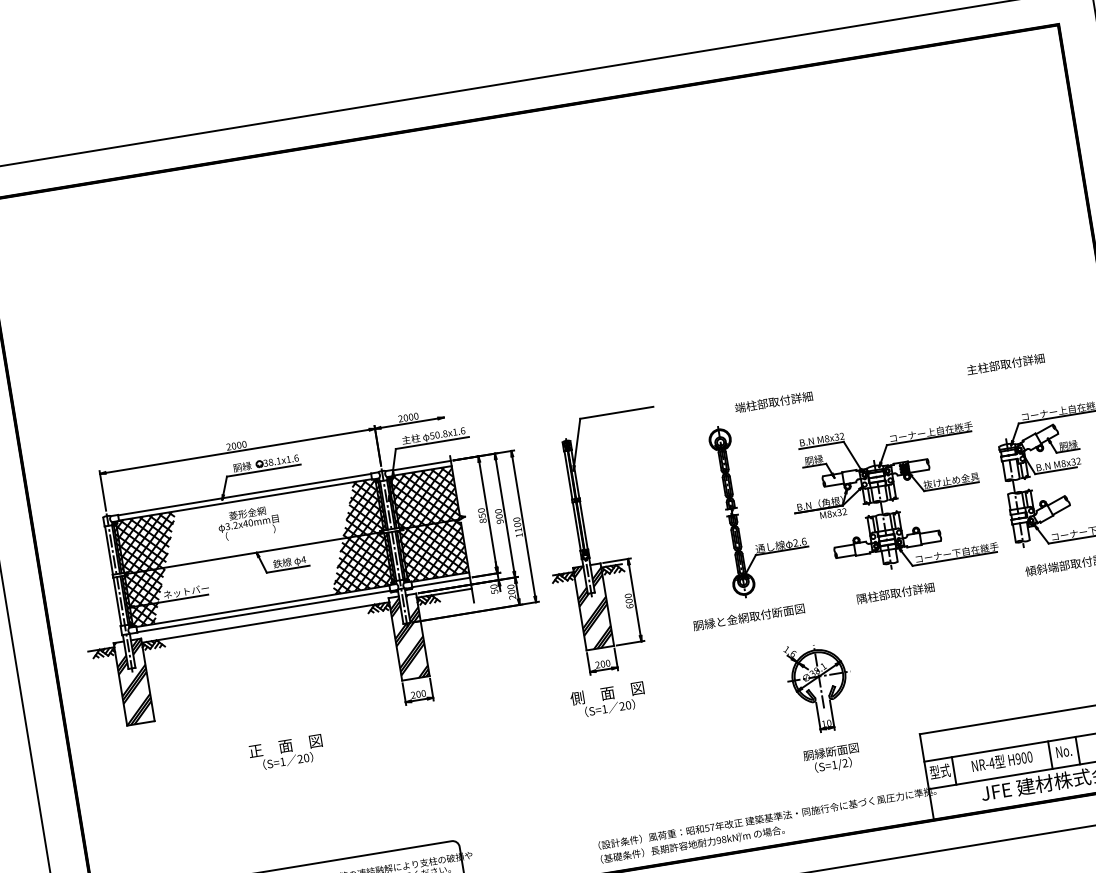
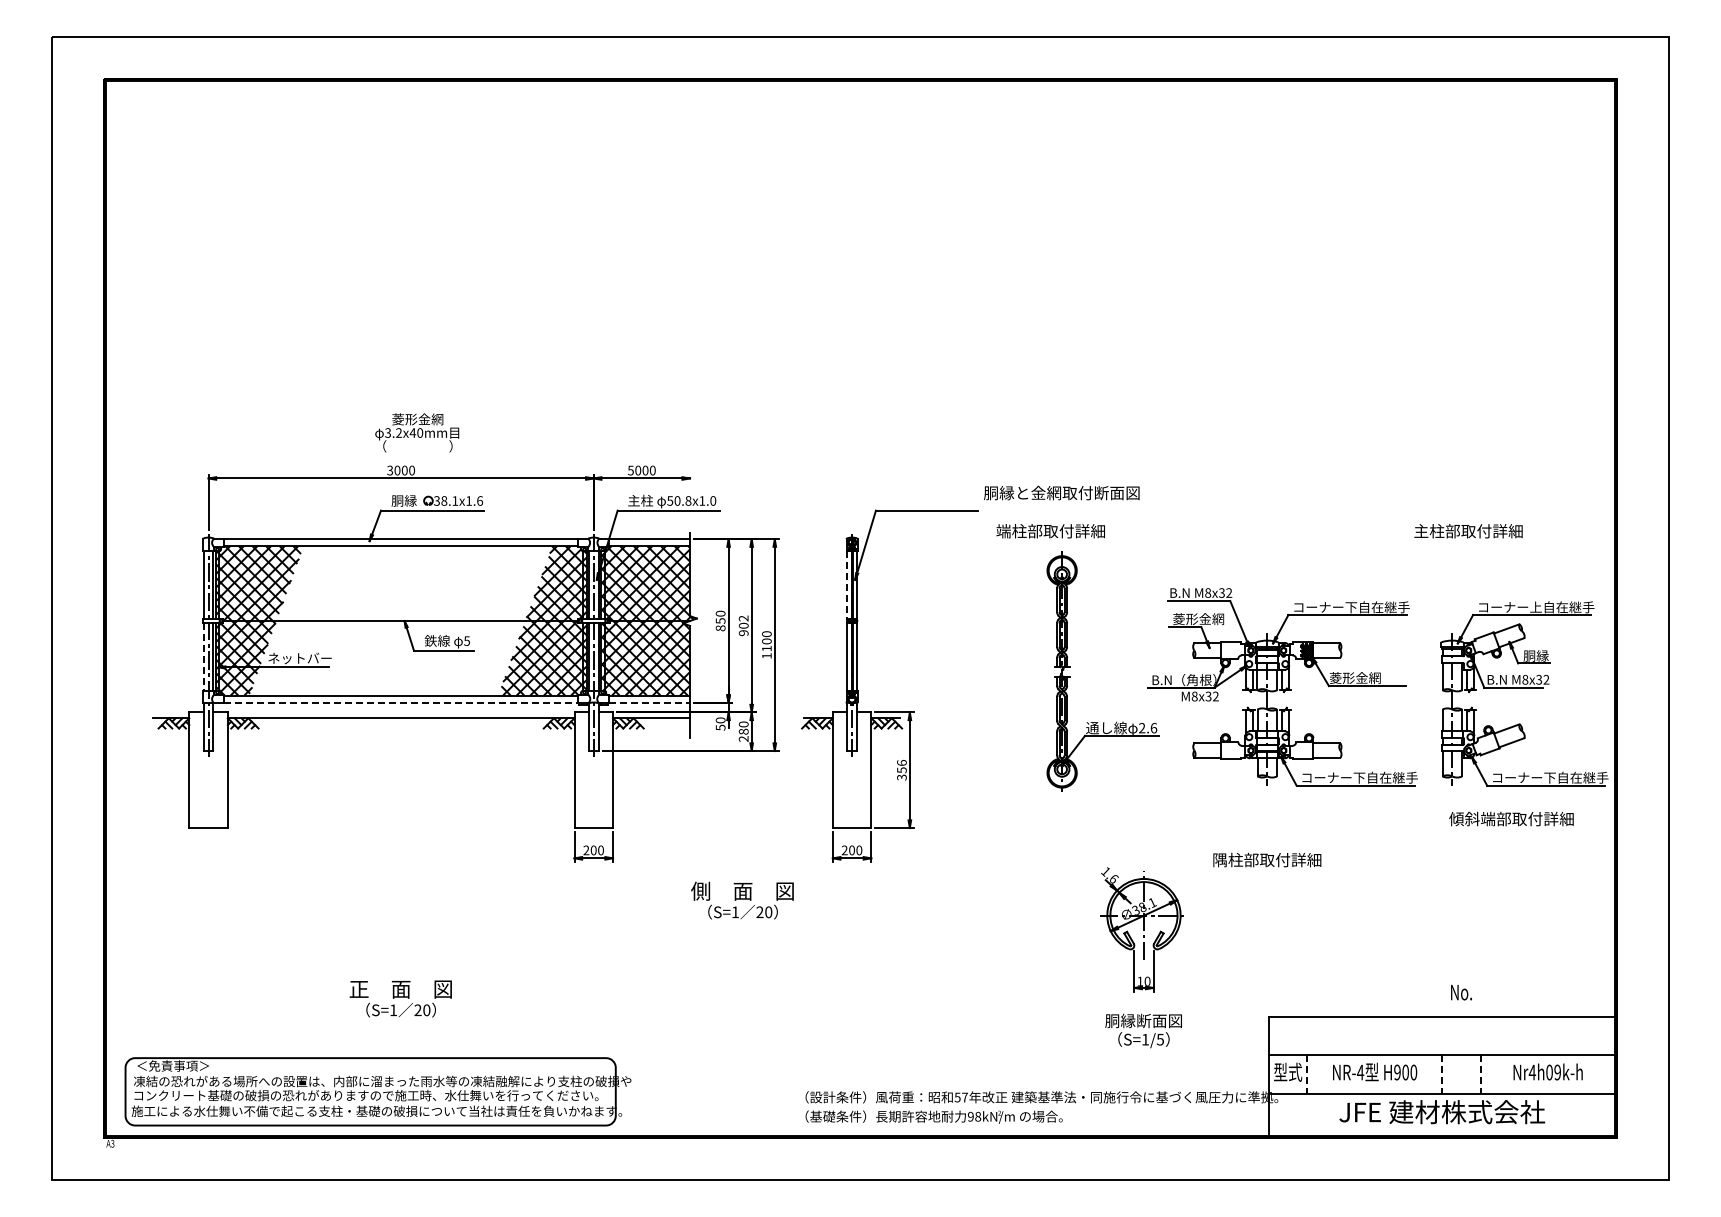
text: (773, 402) -> (1050, 531), moved
text: (400, 418) -> (630, 470), 2000 -> 5000
text: (463, 430) -> (713, 500), 50.8x1.6 -> 50.8x1.0
text: (931, 432) -> (1351, 607), コーナー上自在継手 -> コーナー下自在継手
text: (229, 446) -> (390, 470), 2000 -> 3000
text: (823, 458) -> (1198, 619), 胴縁 -> 菱形金網
line: (568, 475) -> (847, 585), solid -> dashed
text: (951, 480) -> (1368, 677), 抜け止め金具 -> 菱形金網
text: (498, 511) -> (743, 618), 900 -> 902
text: (248, 522) -> (417, 432), moved
text: (303, 559) -> (466, 640), 4 -> 5
line: (441, 582) -> (650, 702), solid -> dashed
text: (511, 591) -> (743, 731), 200 -> 280
text: (895, 592) -> (1267, 859), moved
line: (117, 601) -> (203, 656), solid -> dashed
text: (628, 601) -> (901, 770), 600 -> 356
hatch: (593, 607) -> (851, 770), removed
line: (263, 611) -> (401, 702), solid -> dashed
text: (748, 616) -> (1061, 492), moved
hatch: (409, 637) -> (593, 770), removed
hatch: (134, 682) -> (208, 770), removed
text: (608, 699) -> (742, 900), moved
text: (1063, 751) -> (1461, 992), moved
line: (1077, 751) -> (1480, 1075), solid -> dashed
text: (286, 752) -> (400, 998), moved
line: (1050, 755) -> (1442, 1075), solid -> dashed
text: (845, 763) -> (1160, 1039), S=1/2 -> S=1/5
line: (954, 771) -> (1307, 1075), solid -> dashed

